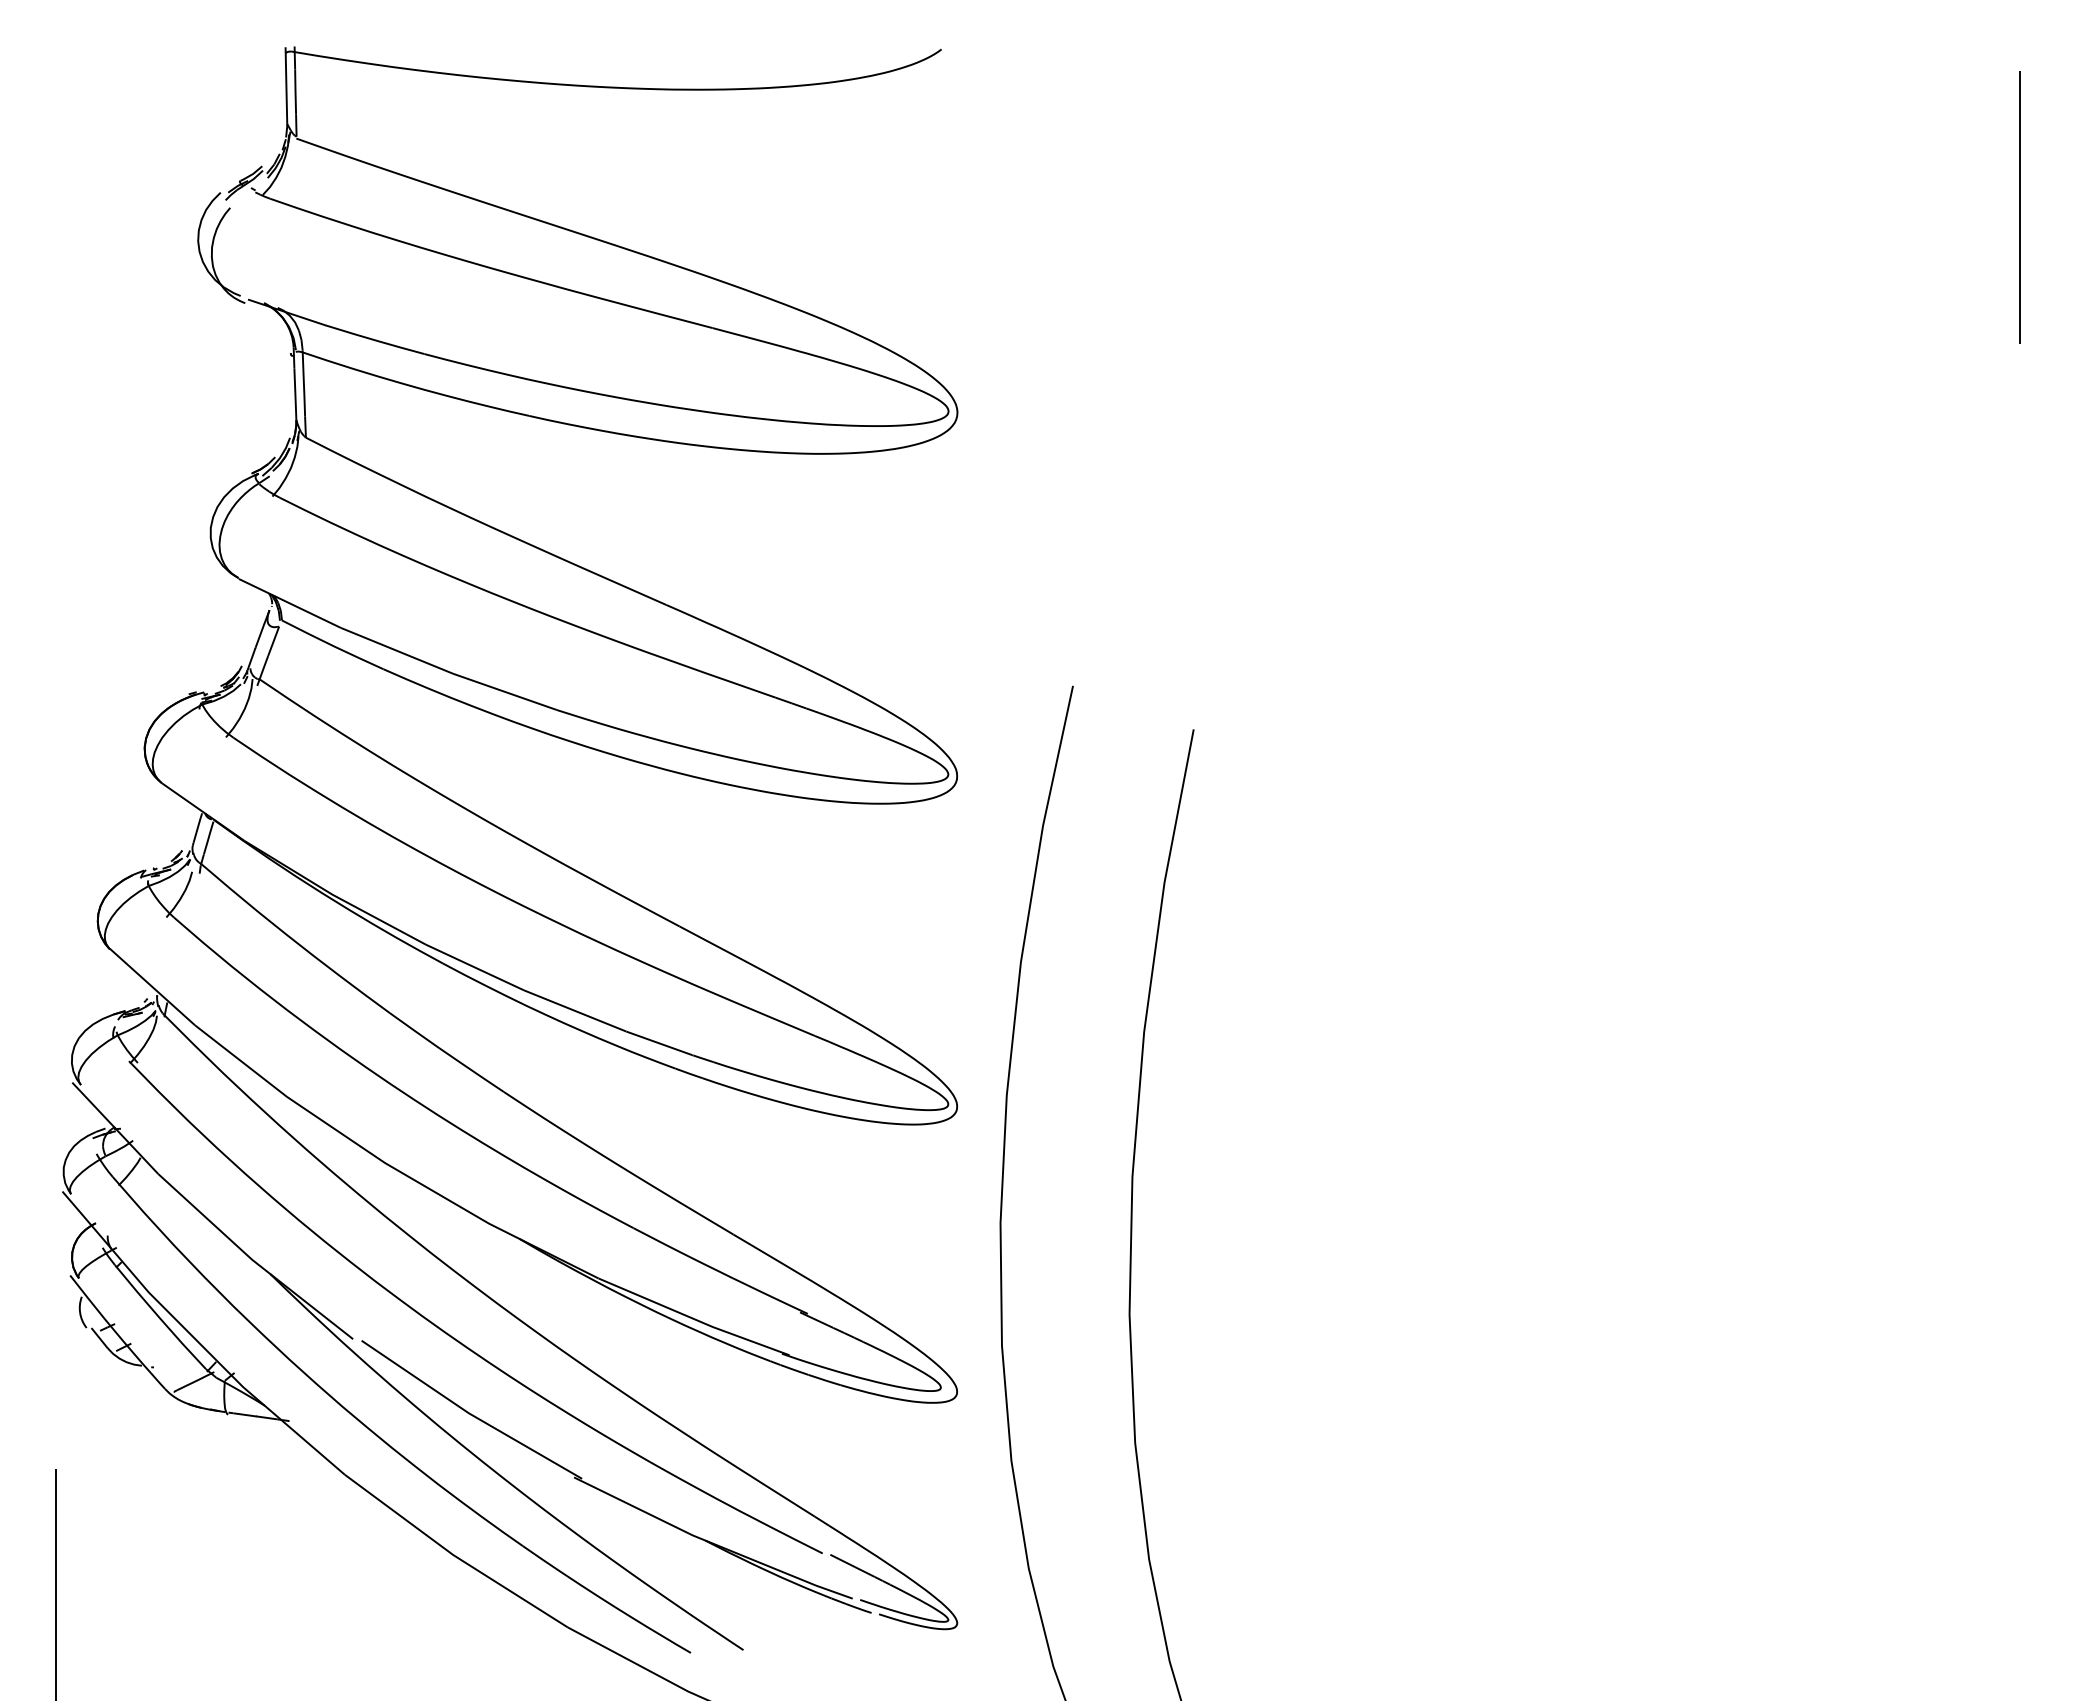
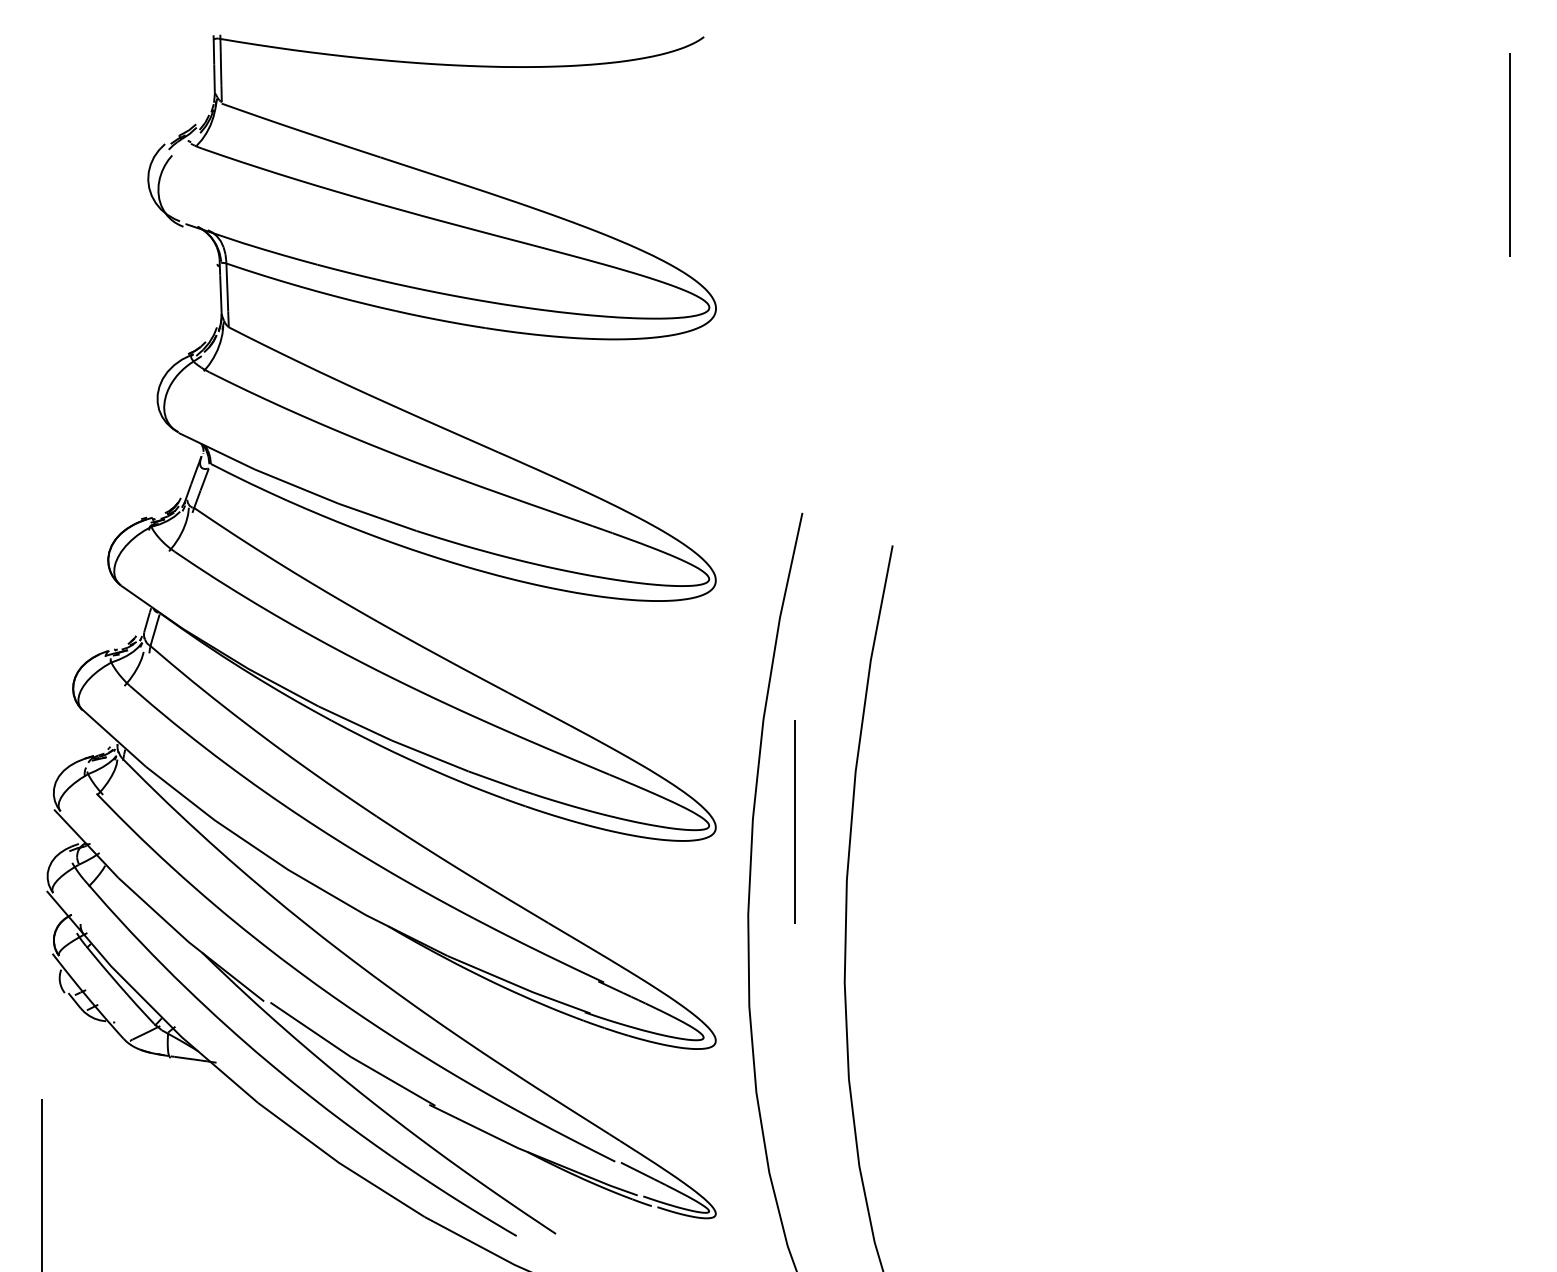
line: (1063, 1099) -> (795, 822), added

